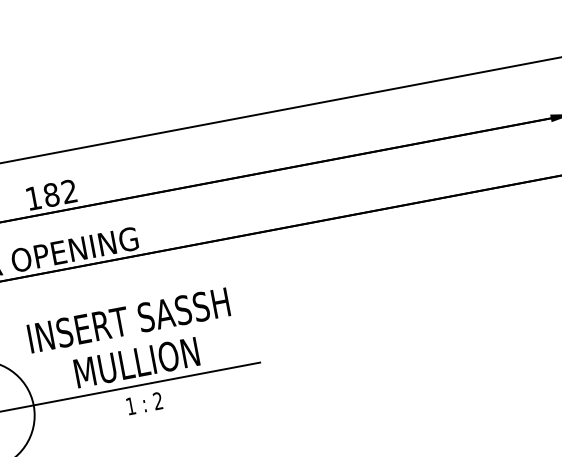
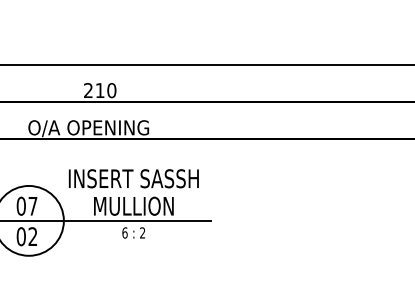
text: (52, 194) -> (100, 90), 182 -> 210
text: (130, 405) -> (124, 232), 1 -> 6

